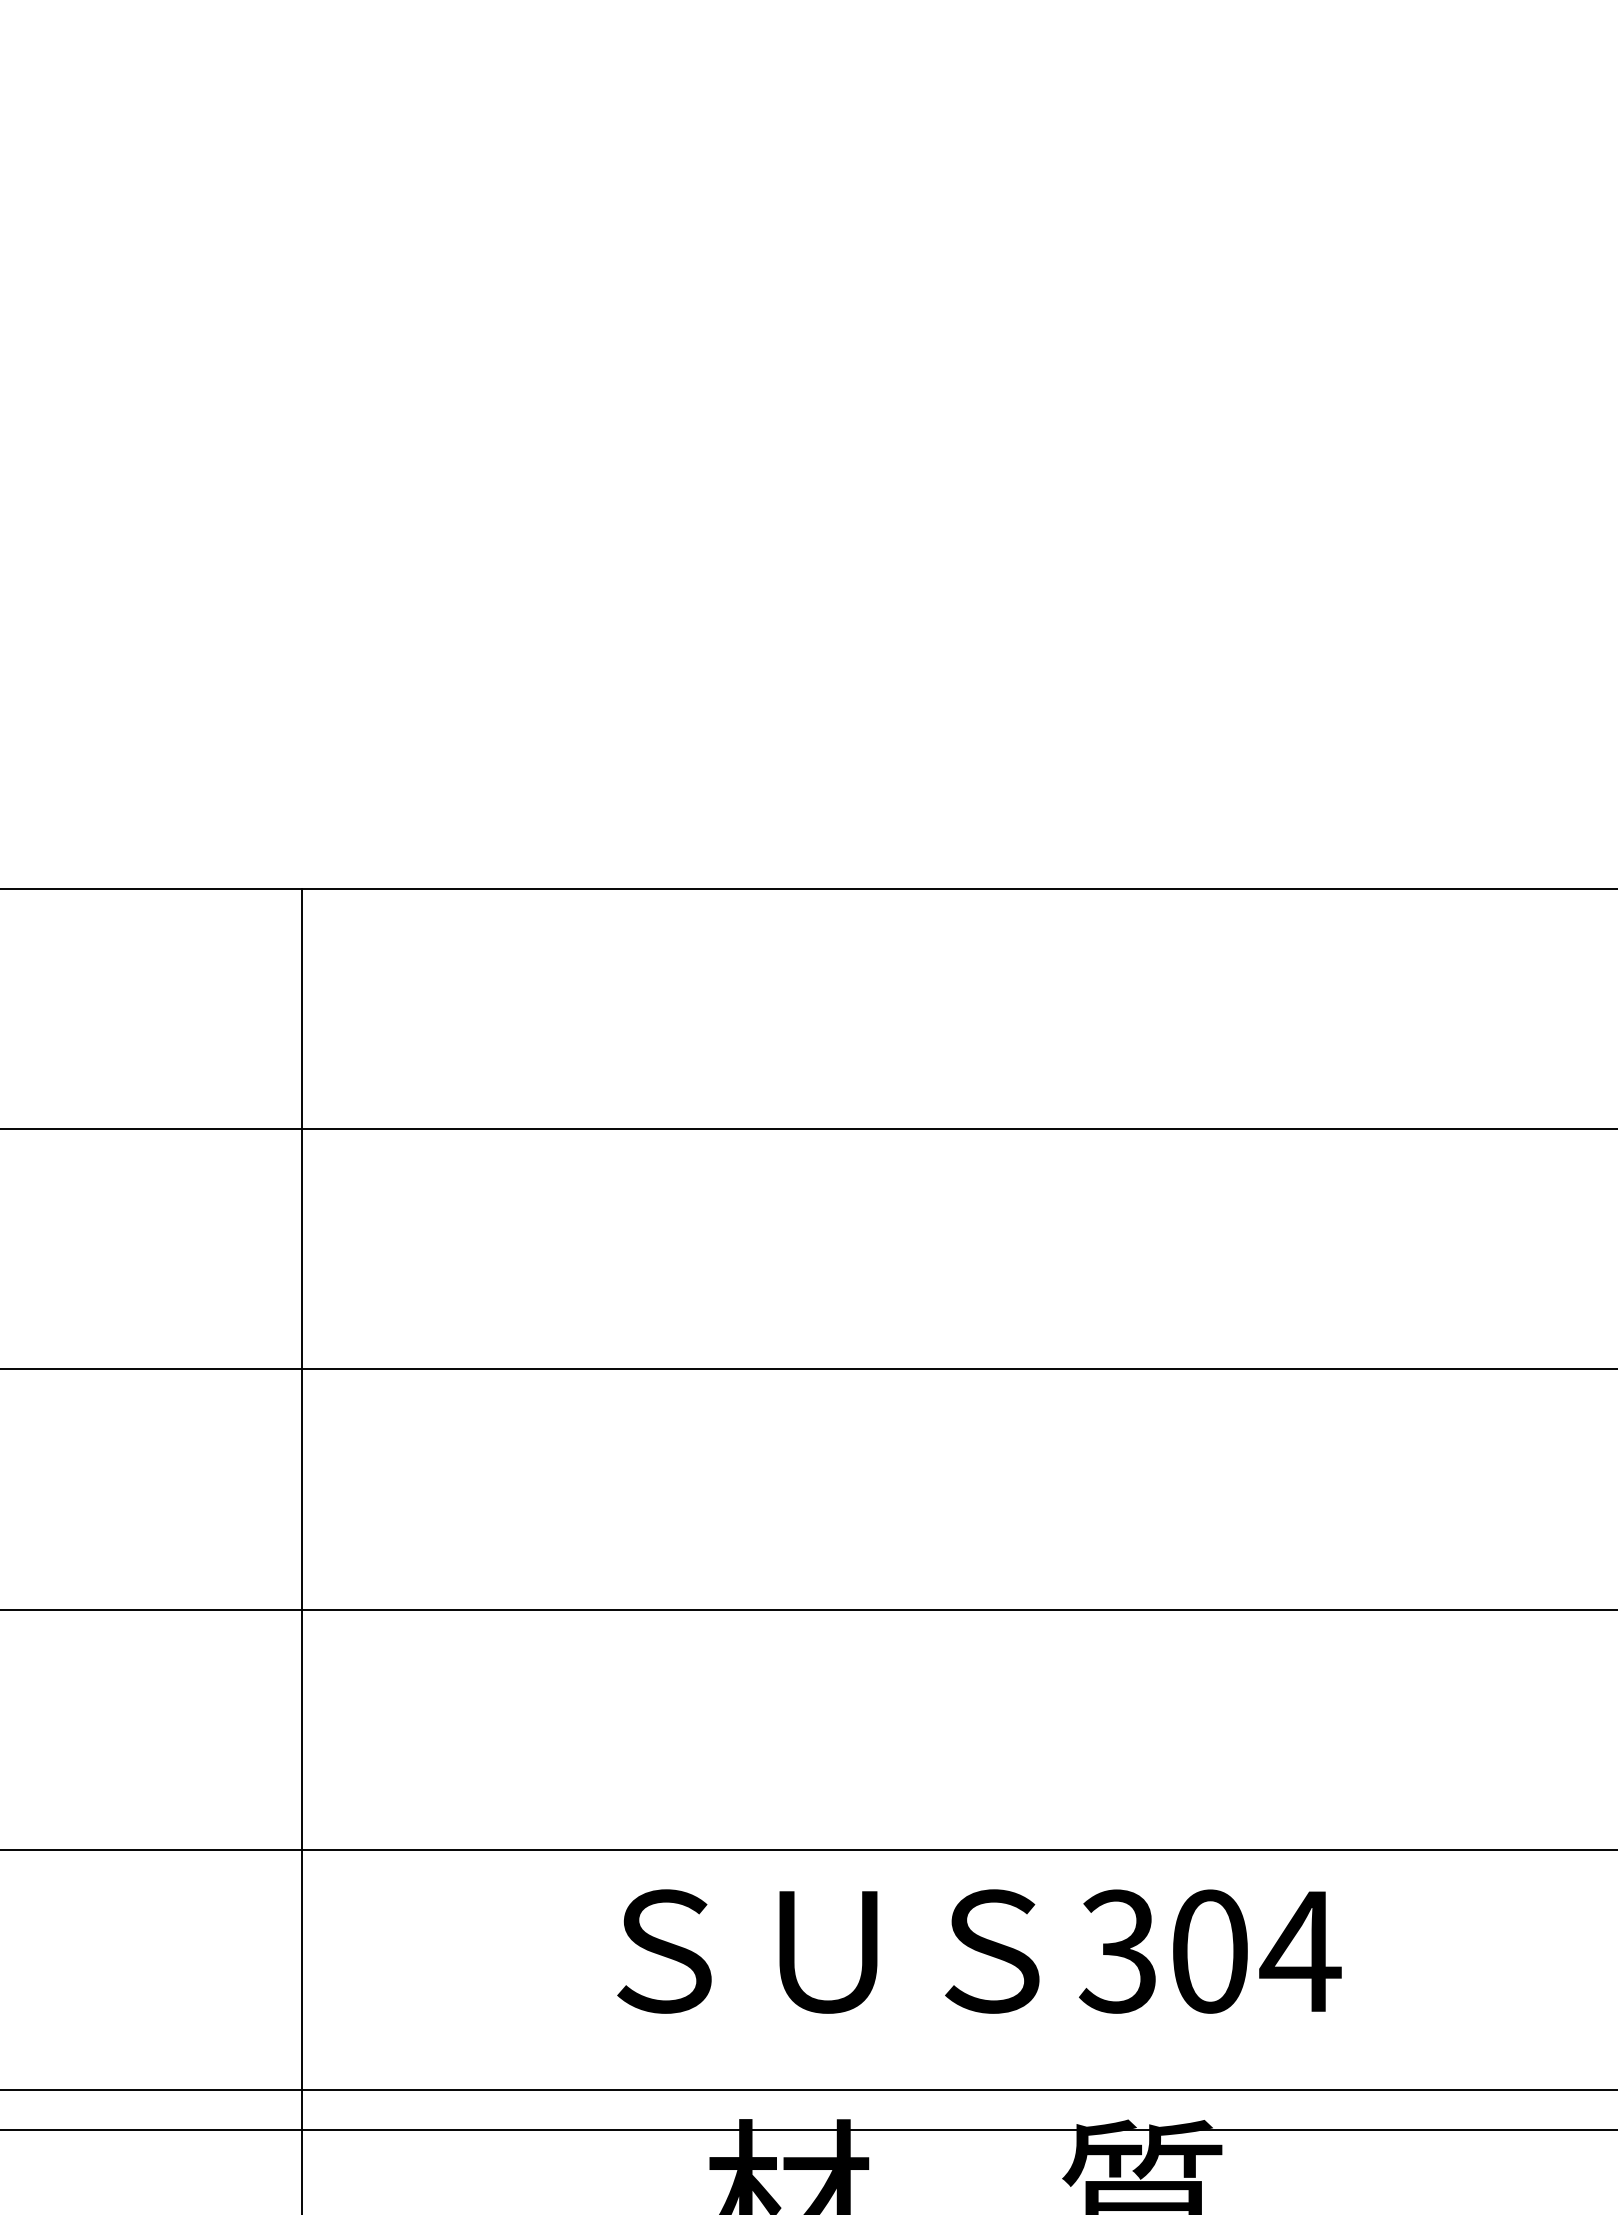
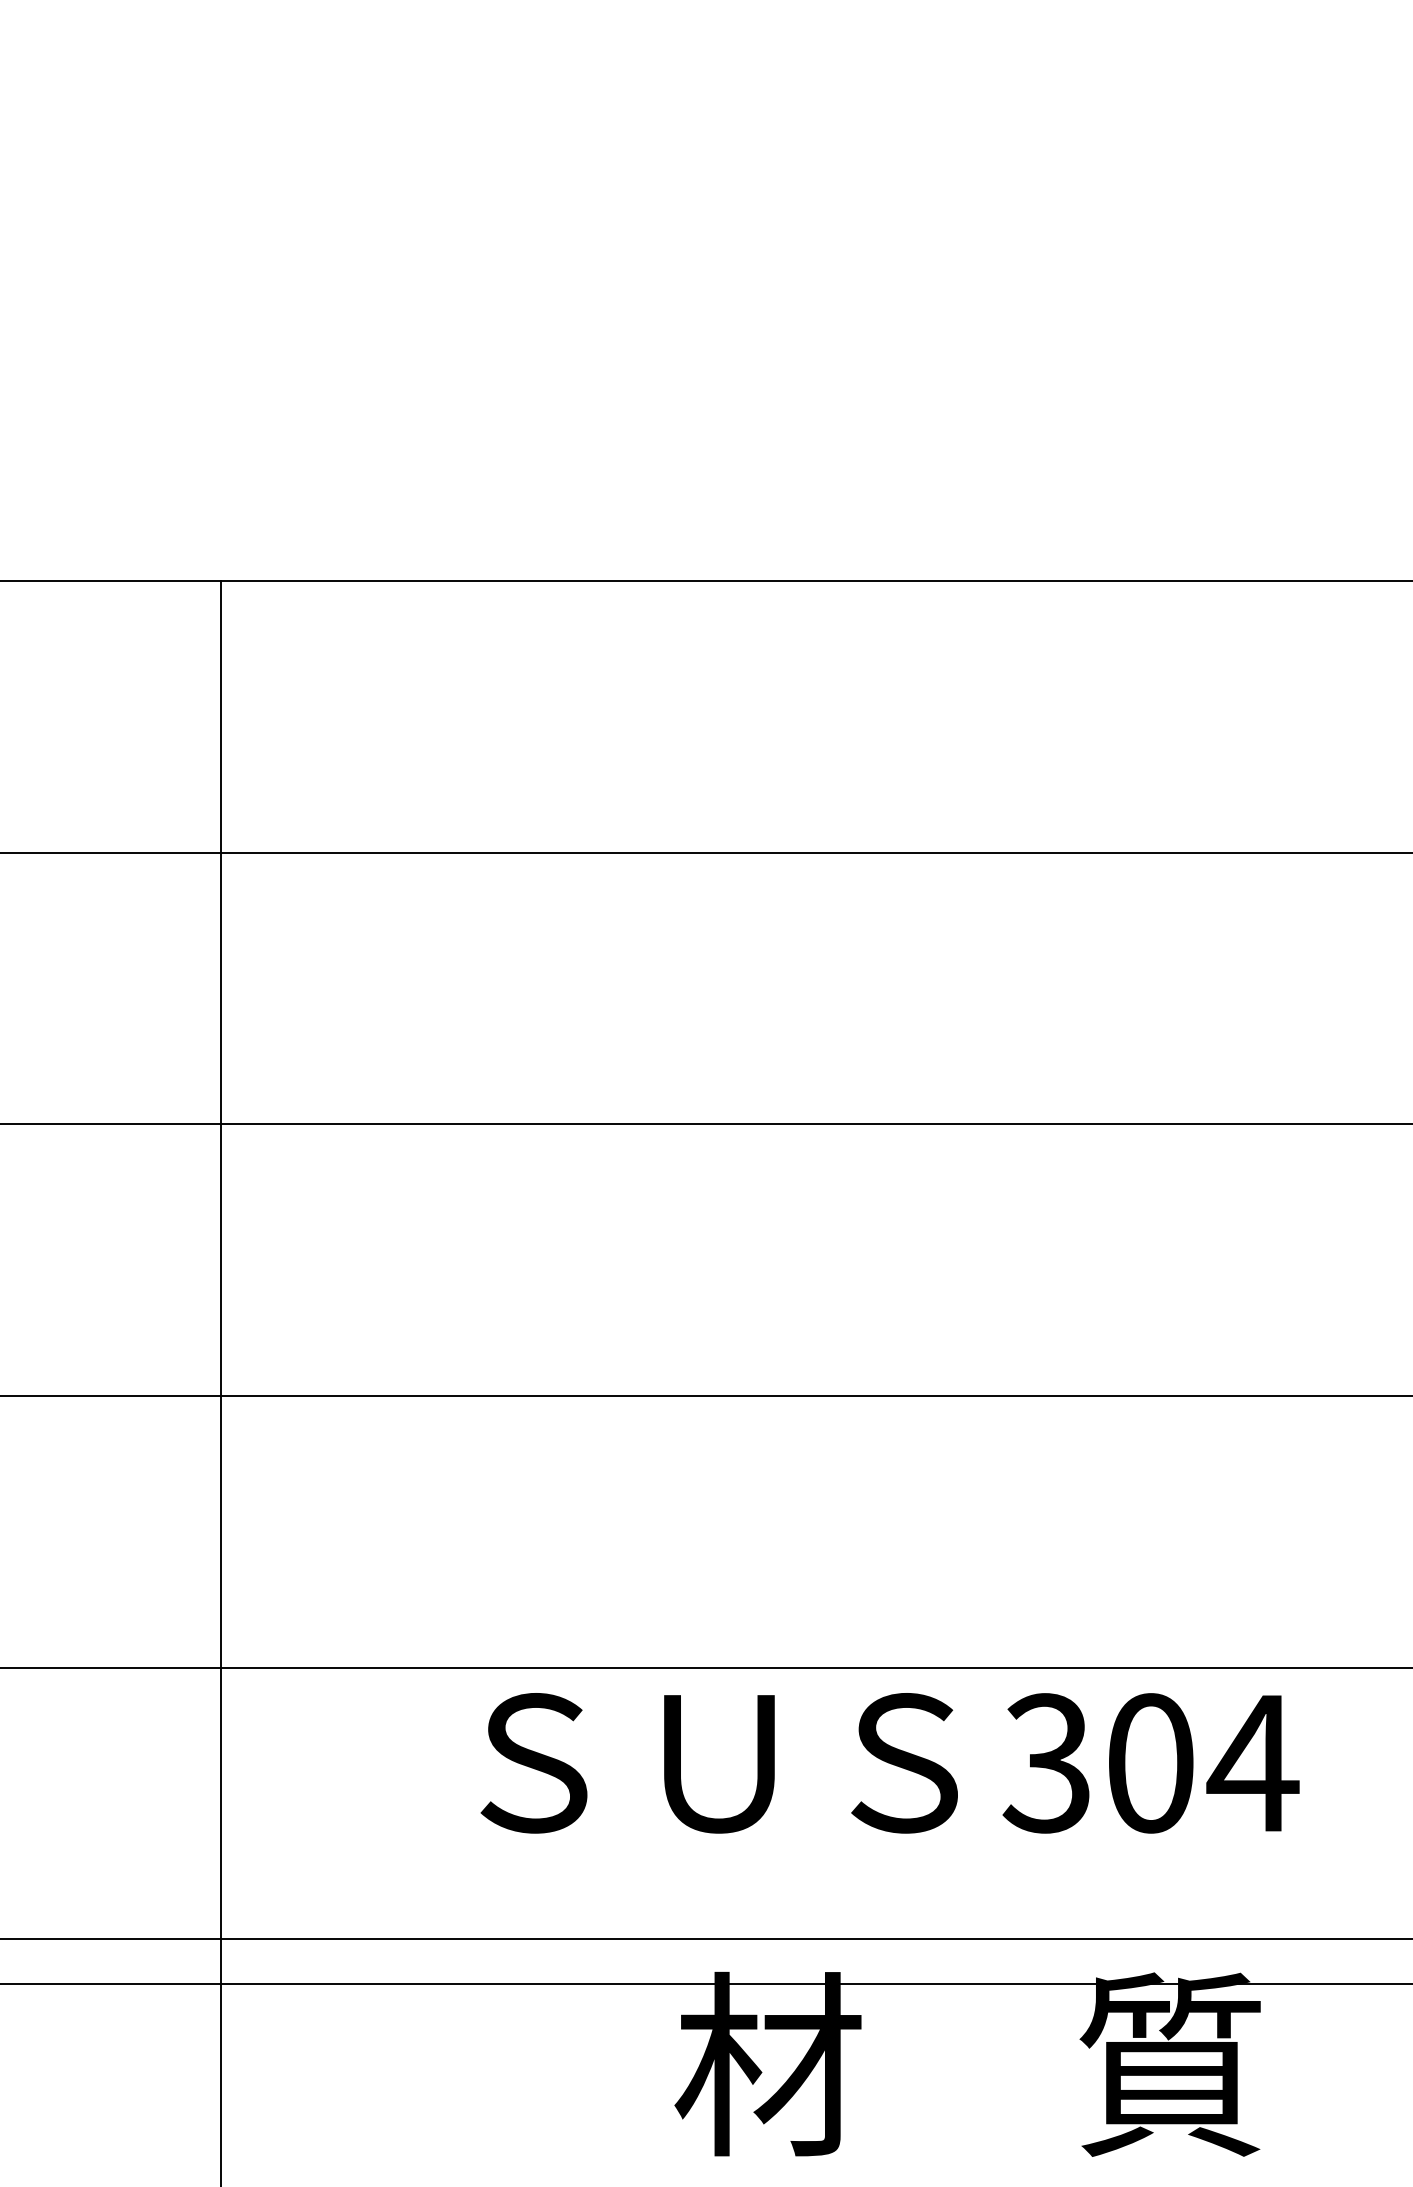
text: (979, 1951) -> (890, 1763), moved

